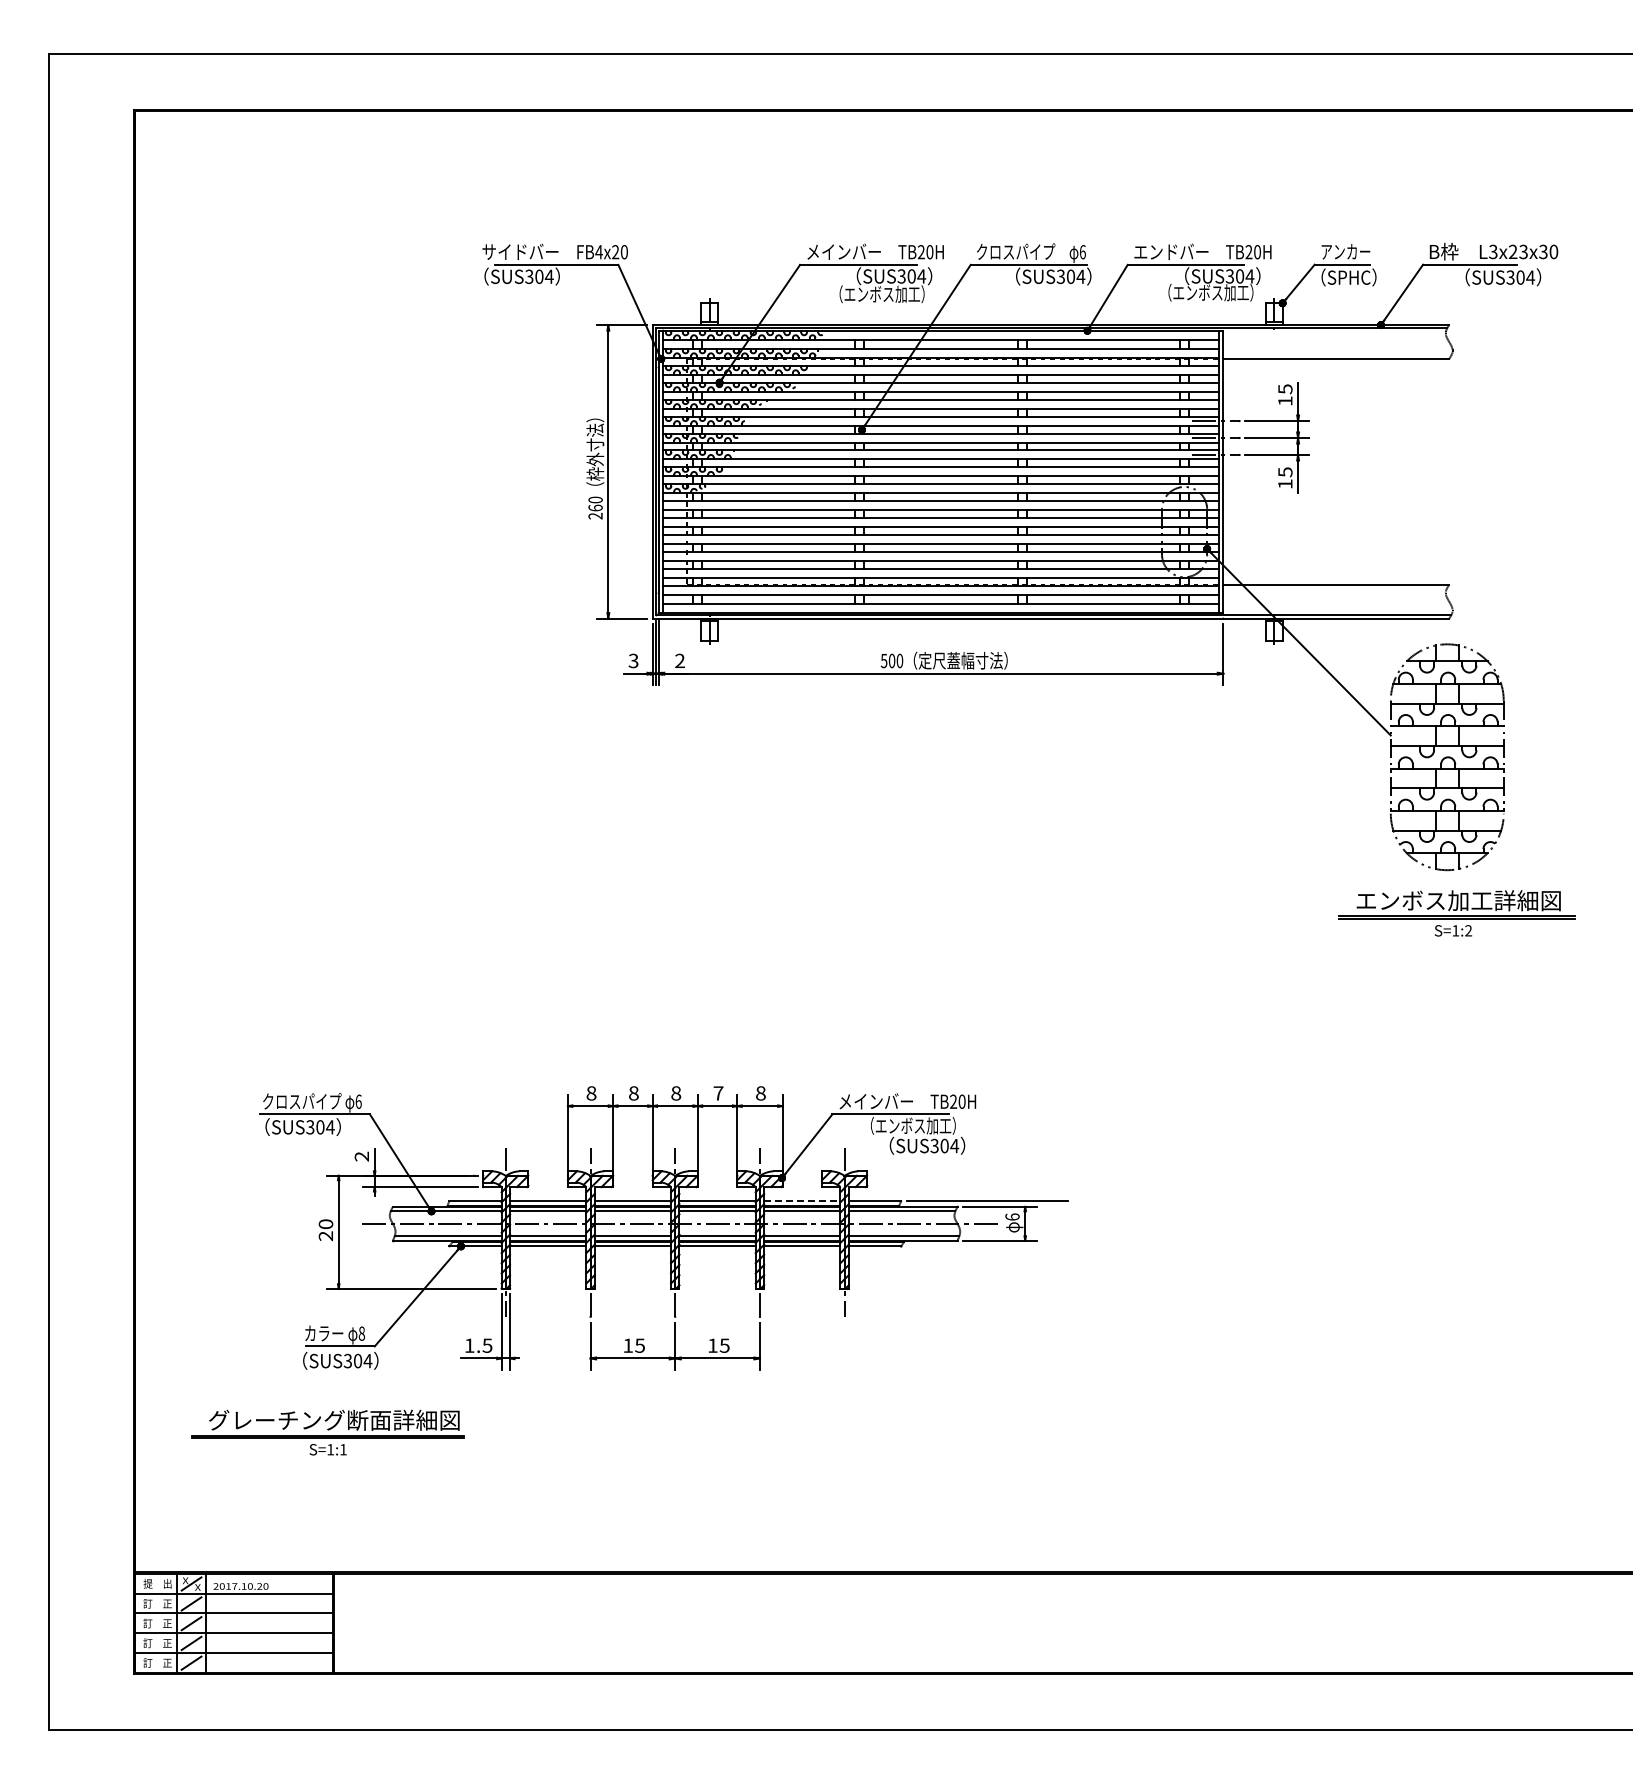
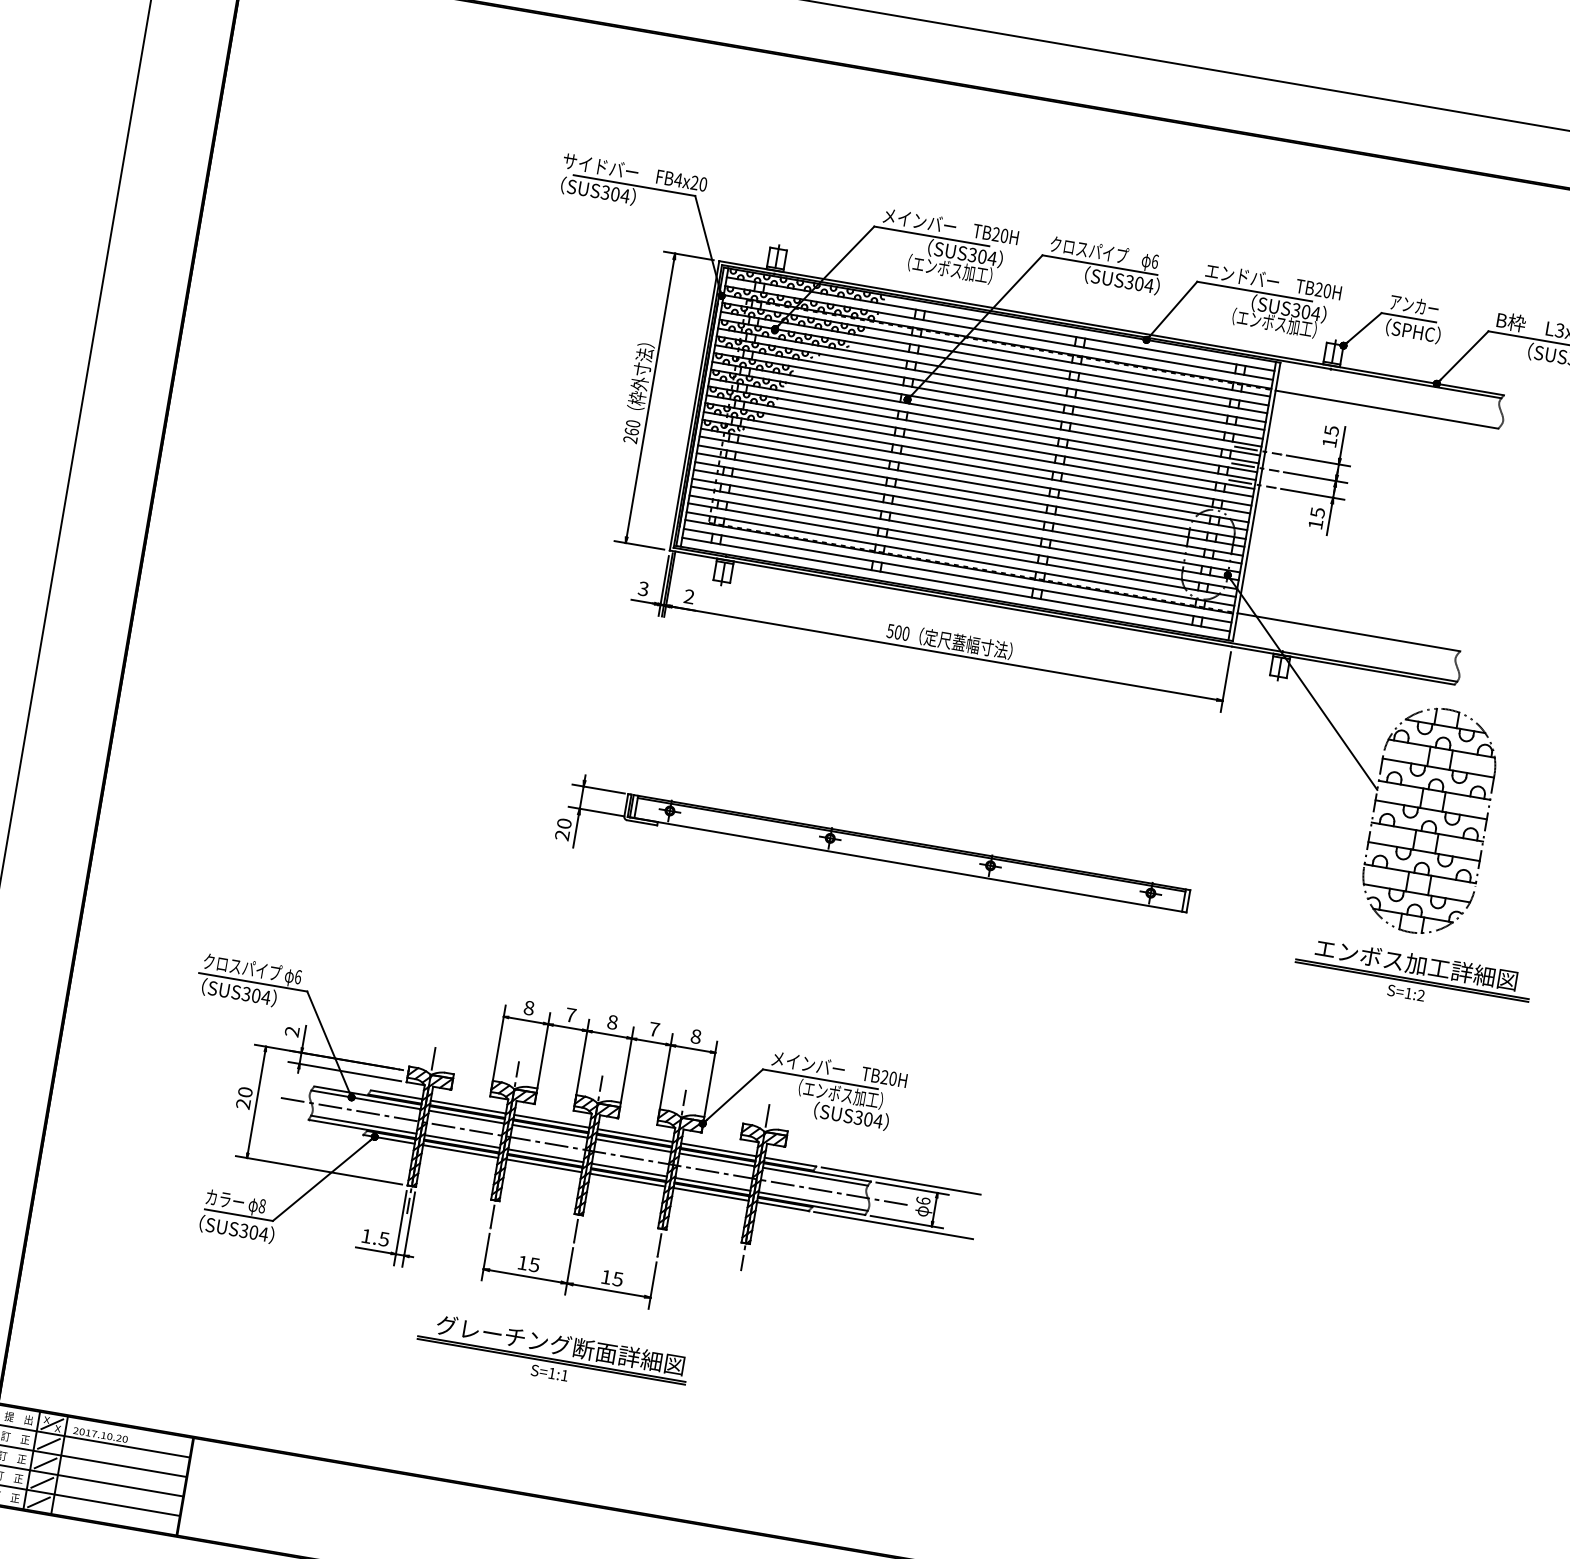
part: (905, 891) -> (872, 861), added
text: (633, 1093) -> (570, 1015), 8 -> 7
line: (802, 1201) -> (718, 1150), dashed -> solid
line: (986, 1246) -> (892, 1225), added
part: (327, 1432) -> (551, 1355), moved

